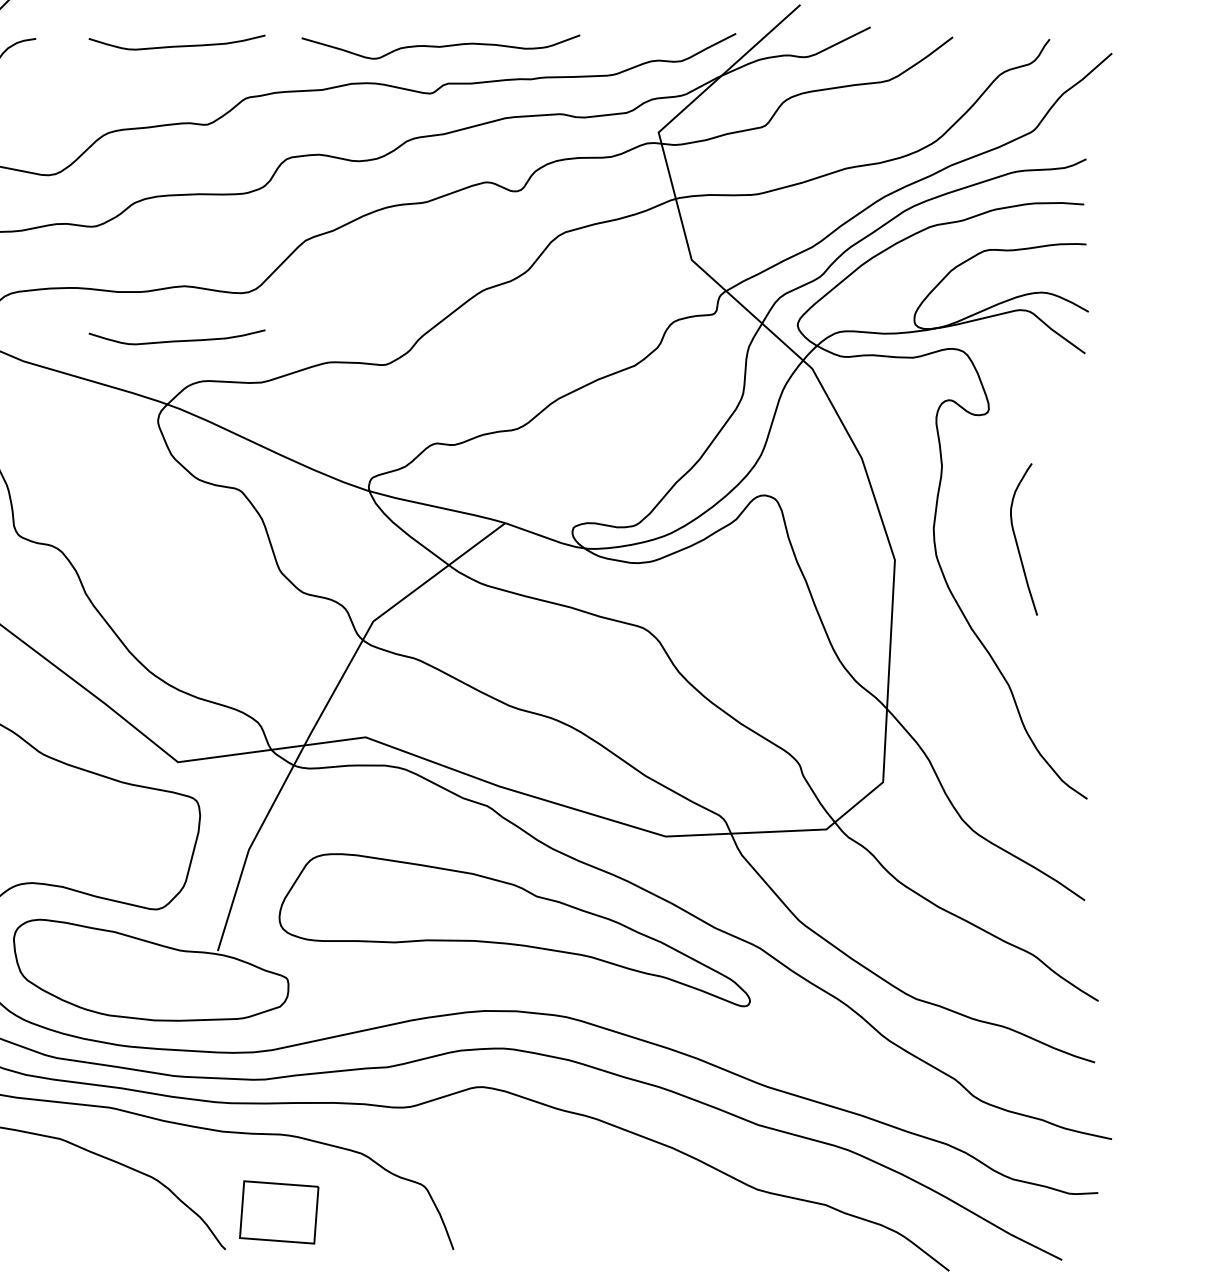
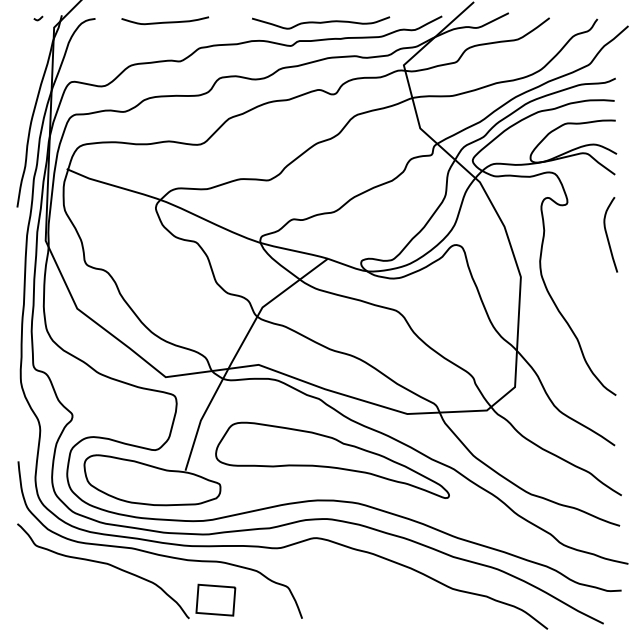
curve: (441, 46) -> (321, 22), moved
curve: (177, 338) -> (165, 167), removed
curve: (1019, 542) -> (608, 236), moved

